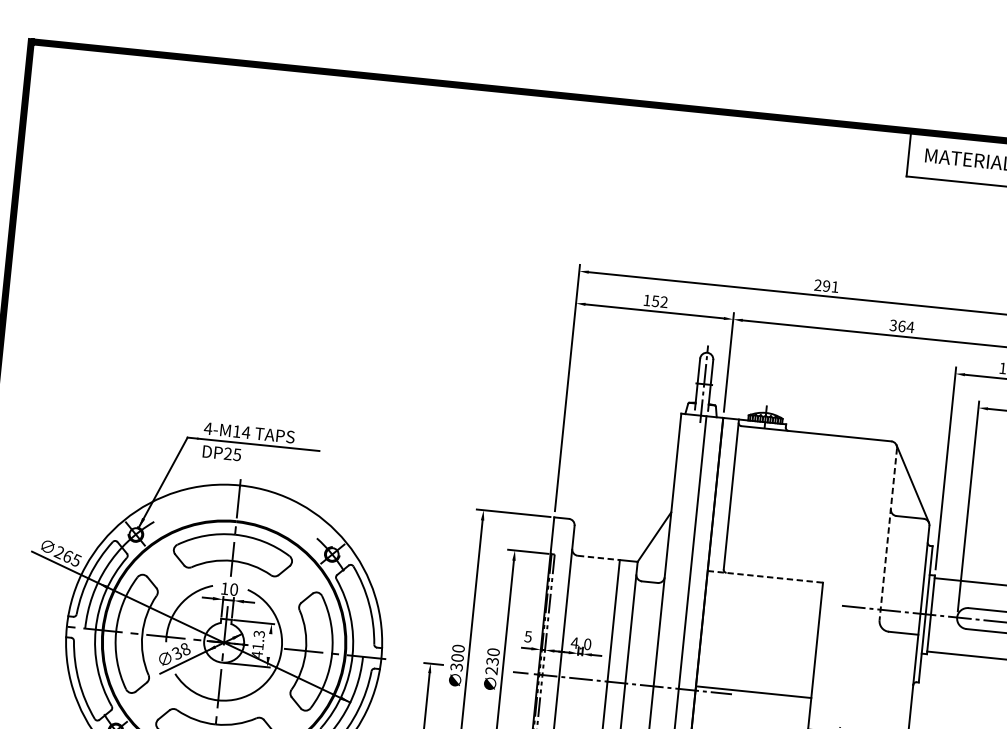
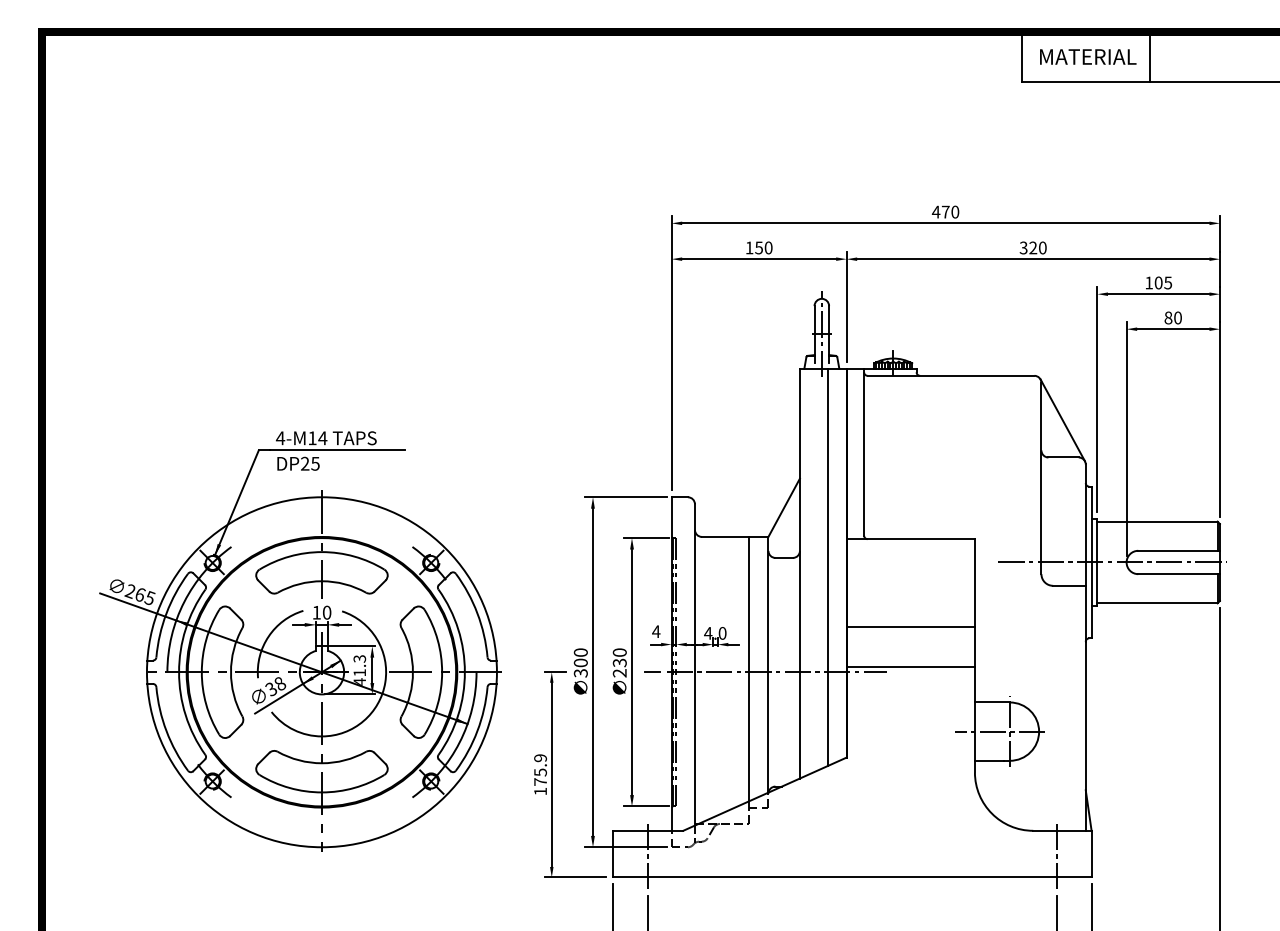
text: (826, 285) -> (945, 211), 291 -> 470
text: (664, 301) -> (768, 247), 152 -> 150
text: (905, 326) -> (1037, 247), 364 -> 320
line: (888, 534) -> (1041, 478), dashed -> solid
line: (599, 557) -> (725, 536), dashed -> solid
line: (765, 577) -> (911, 539), dashed -> solid
text: (528, 636) -> (656, 631), 5 -> 4
line: (269, 645) -> (372, 670), added
line: (757, 655) -> (910, 626), added

